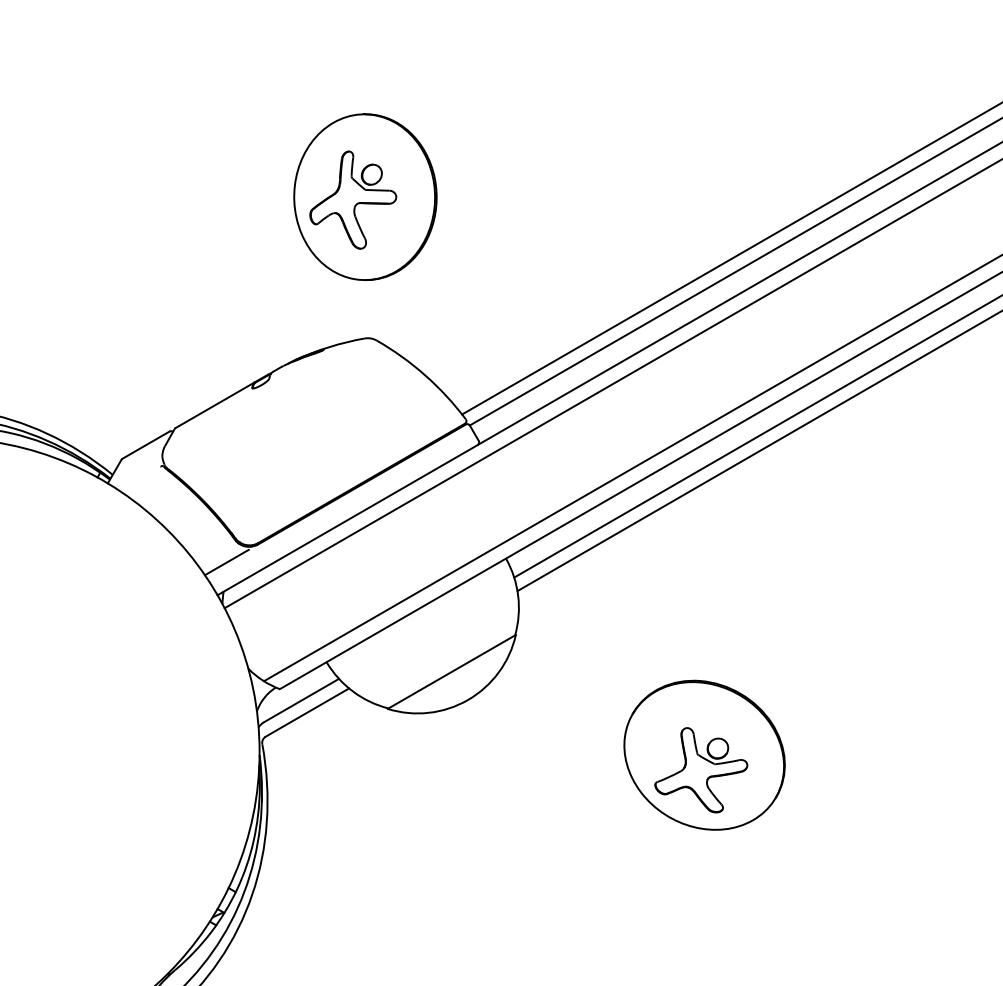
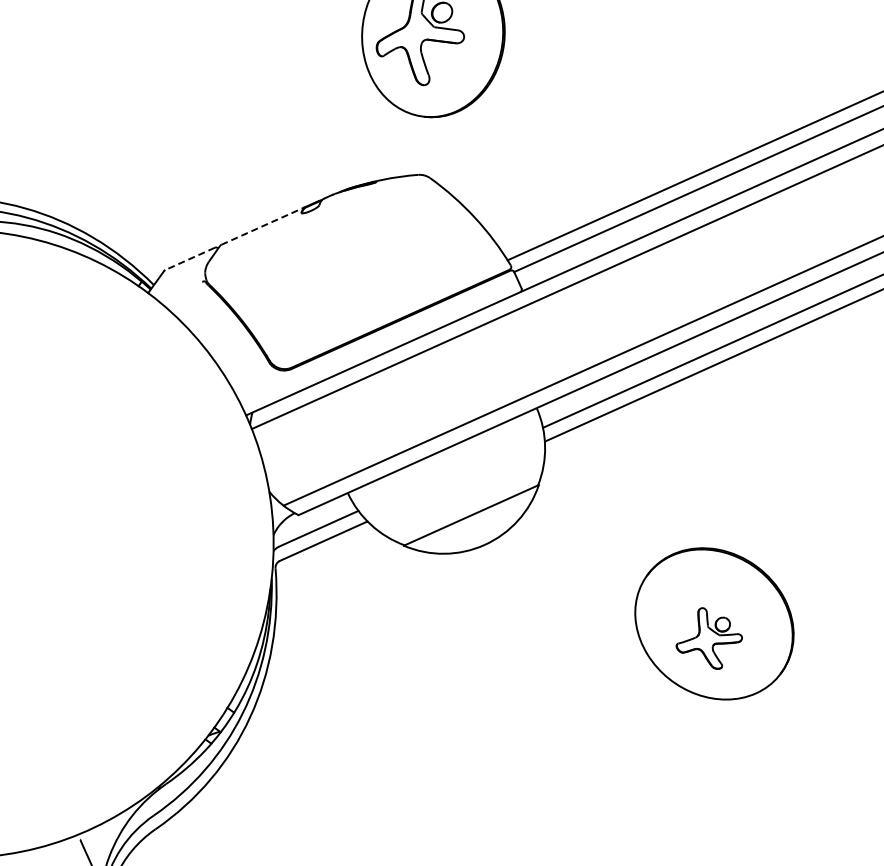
line: (215, 405) -> (263, 226), solid -> dashed
line: (145, 445) -> (189, 259), solid -> dashed
line: (226, 562) -> (258, 383), removed
part: (701, 770) -> (709, 638), size x0.7

